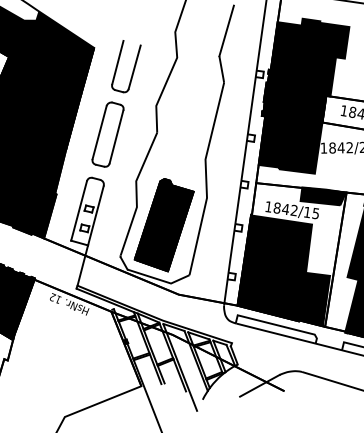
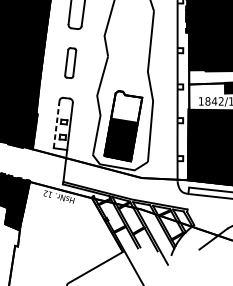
part: (107, 134) -> (70, 63), size x0.6
fill: (171, 201) -> (126, 107), removed
line: (79, 210) -> (56, 124), solid -> dashed

